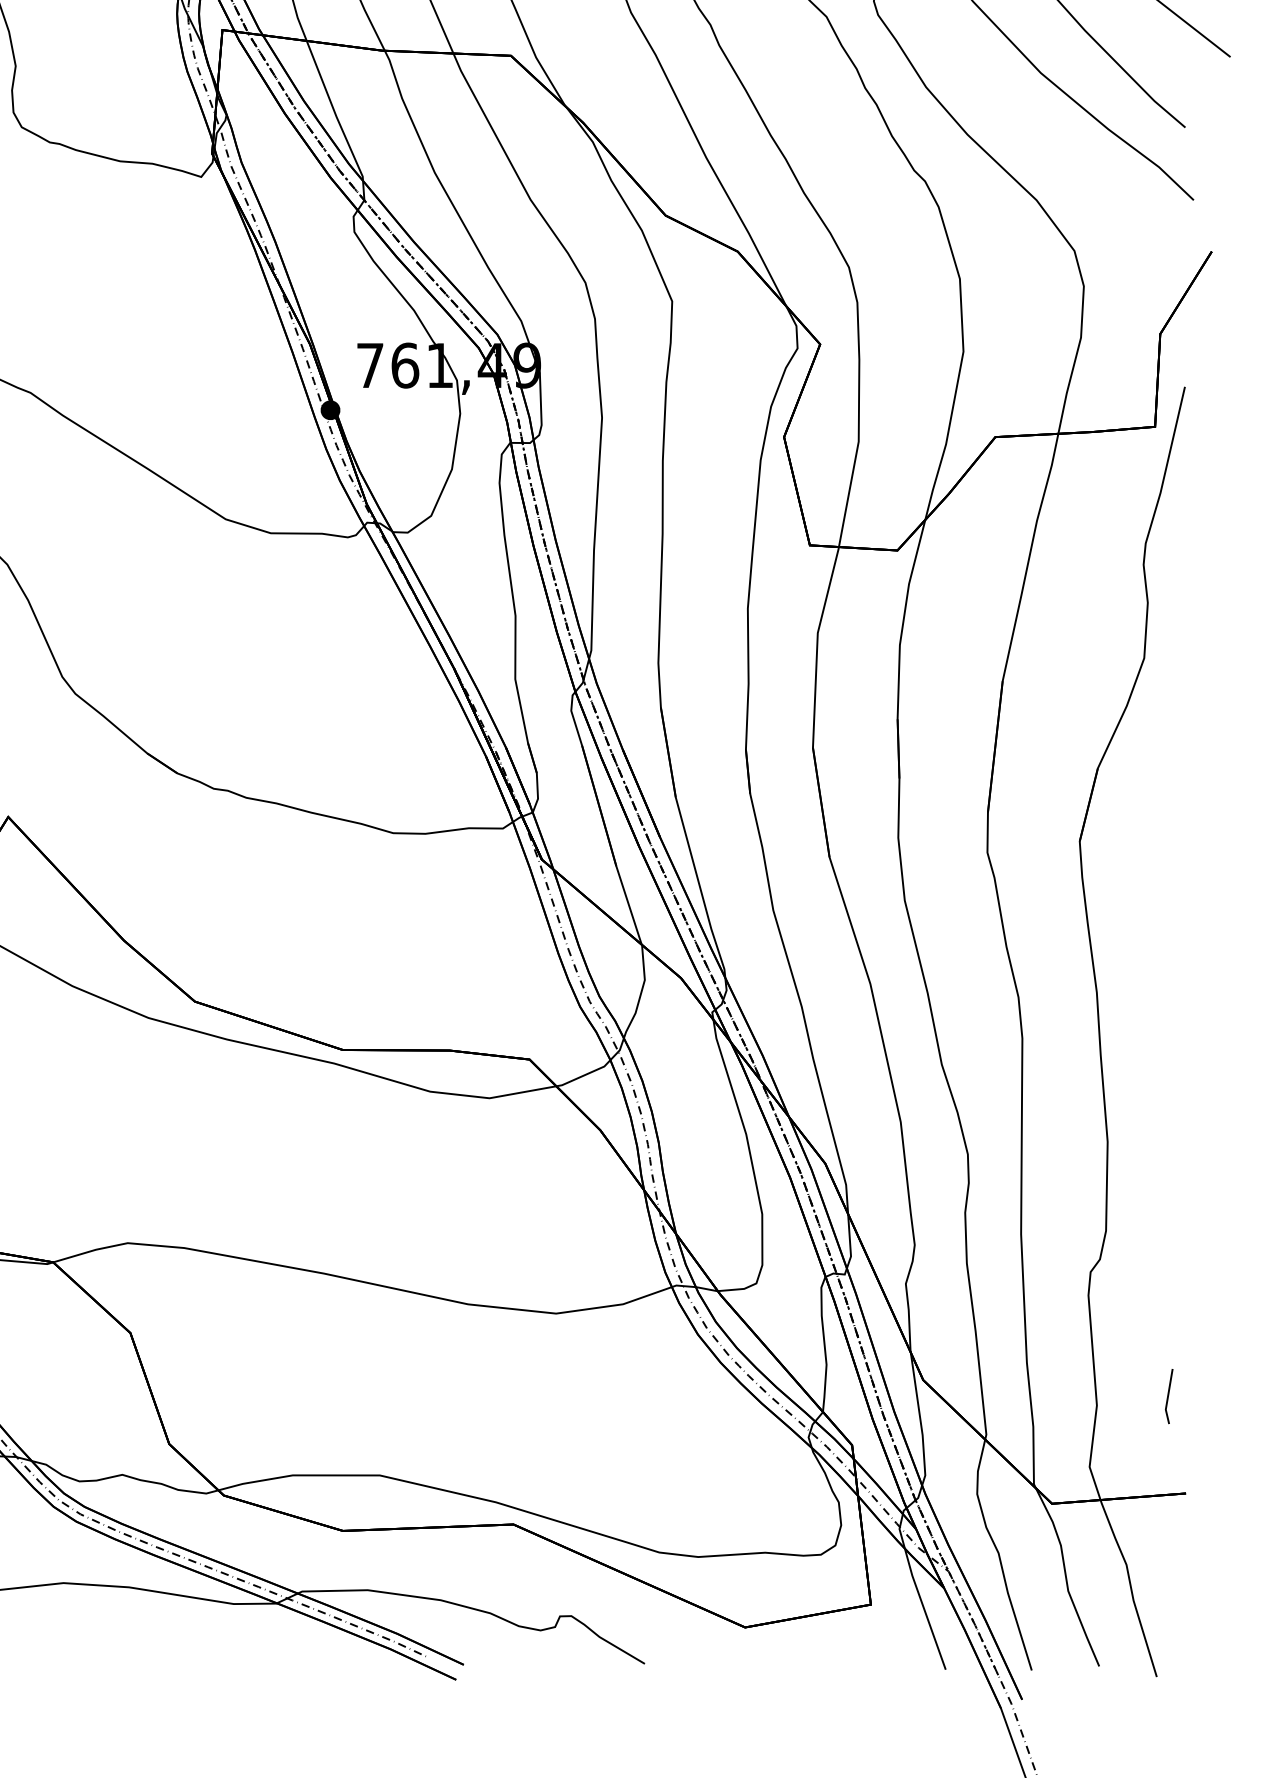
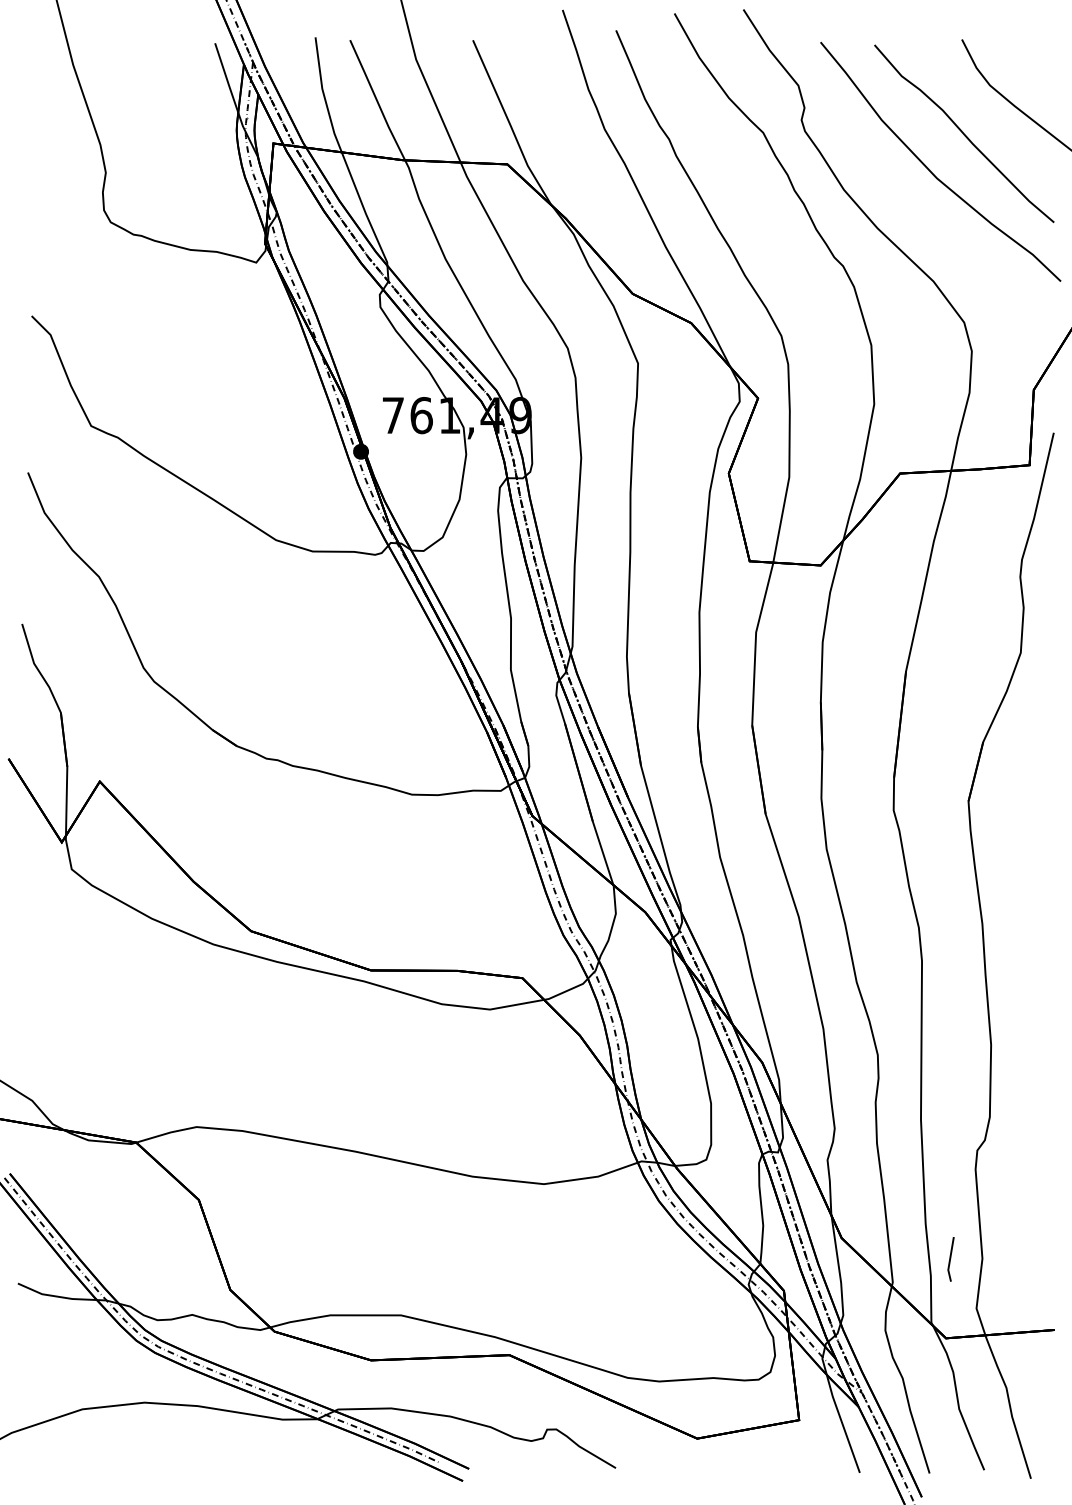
line: (1168, 1396) -> (950, 1259), moved

